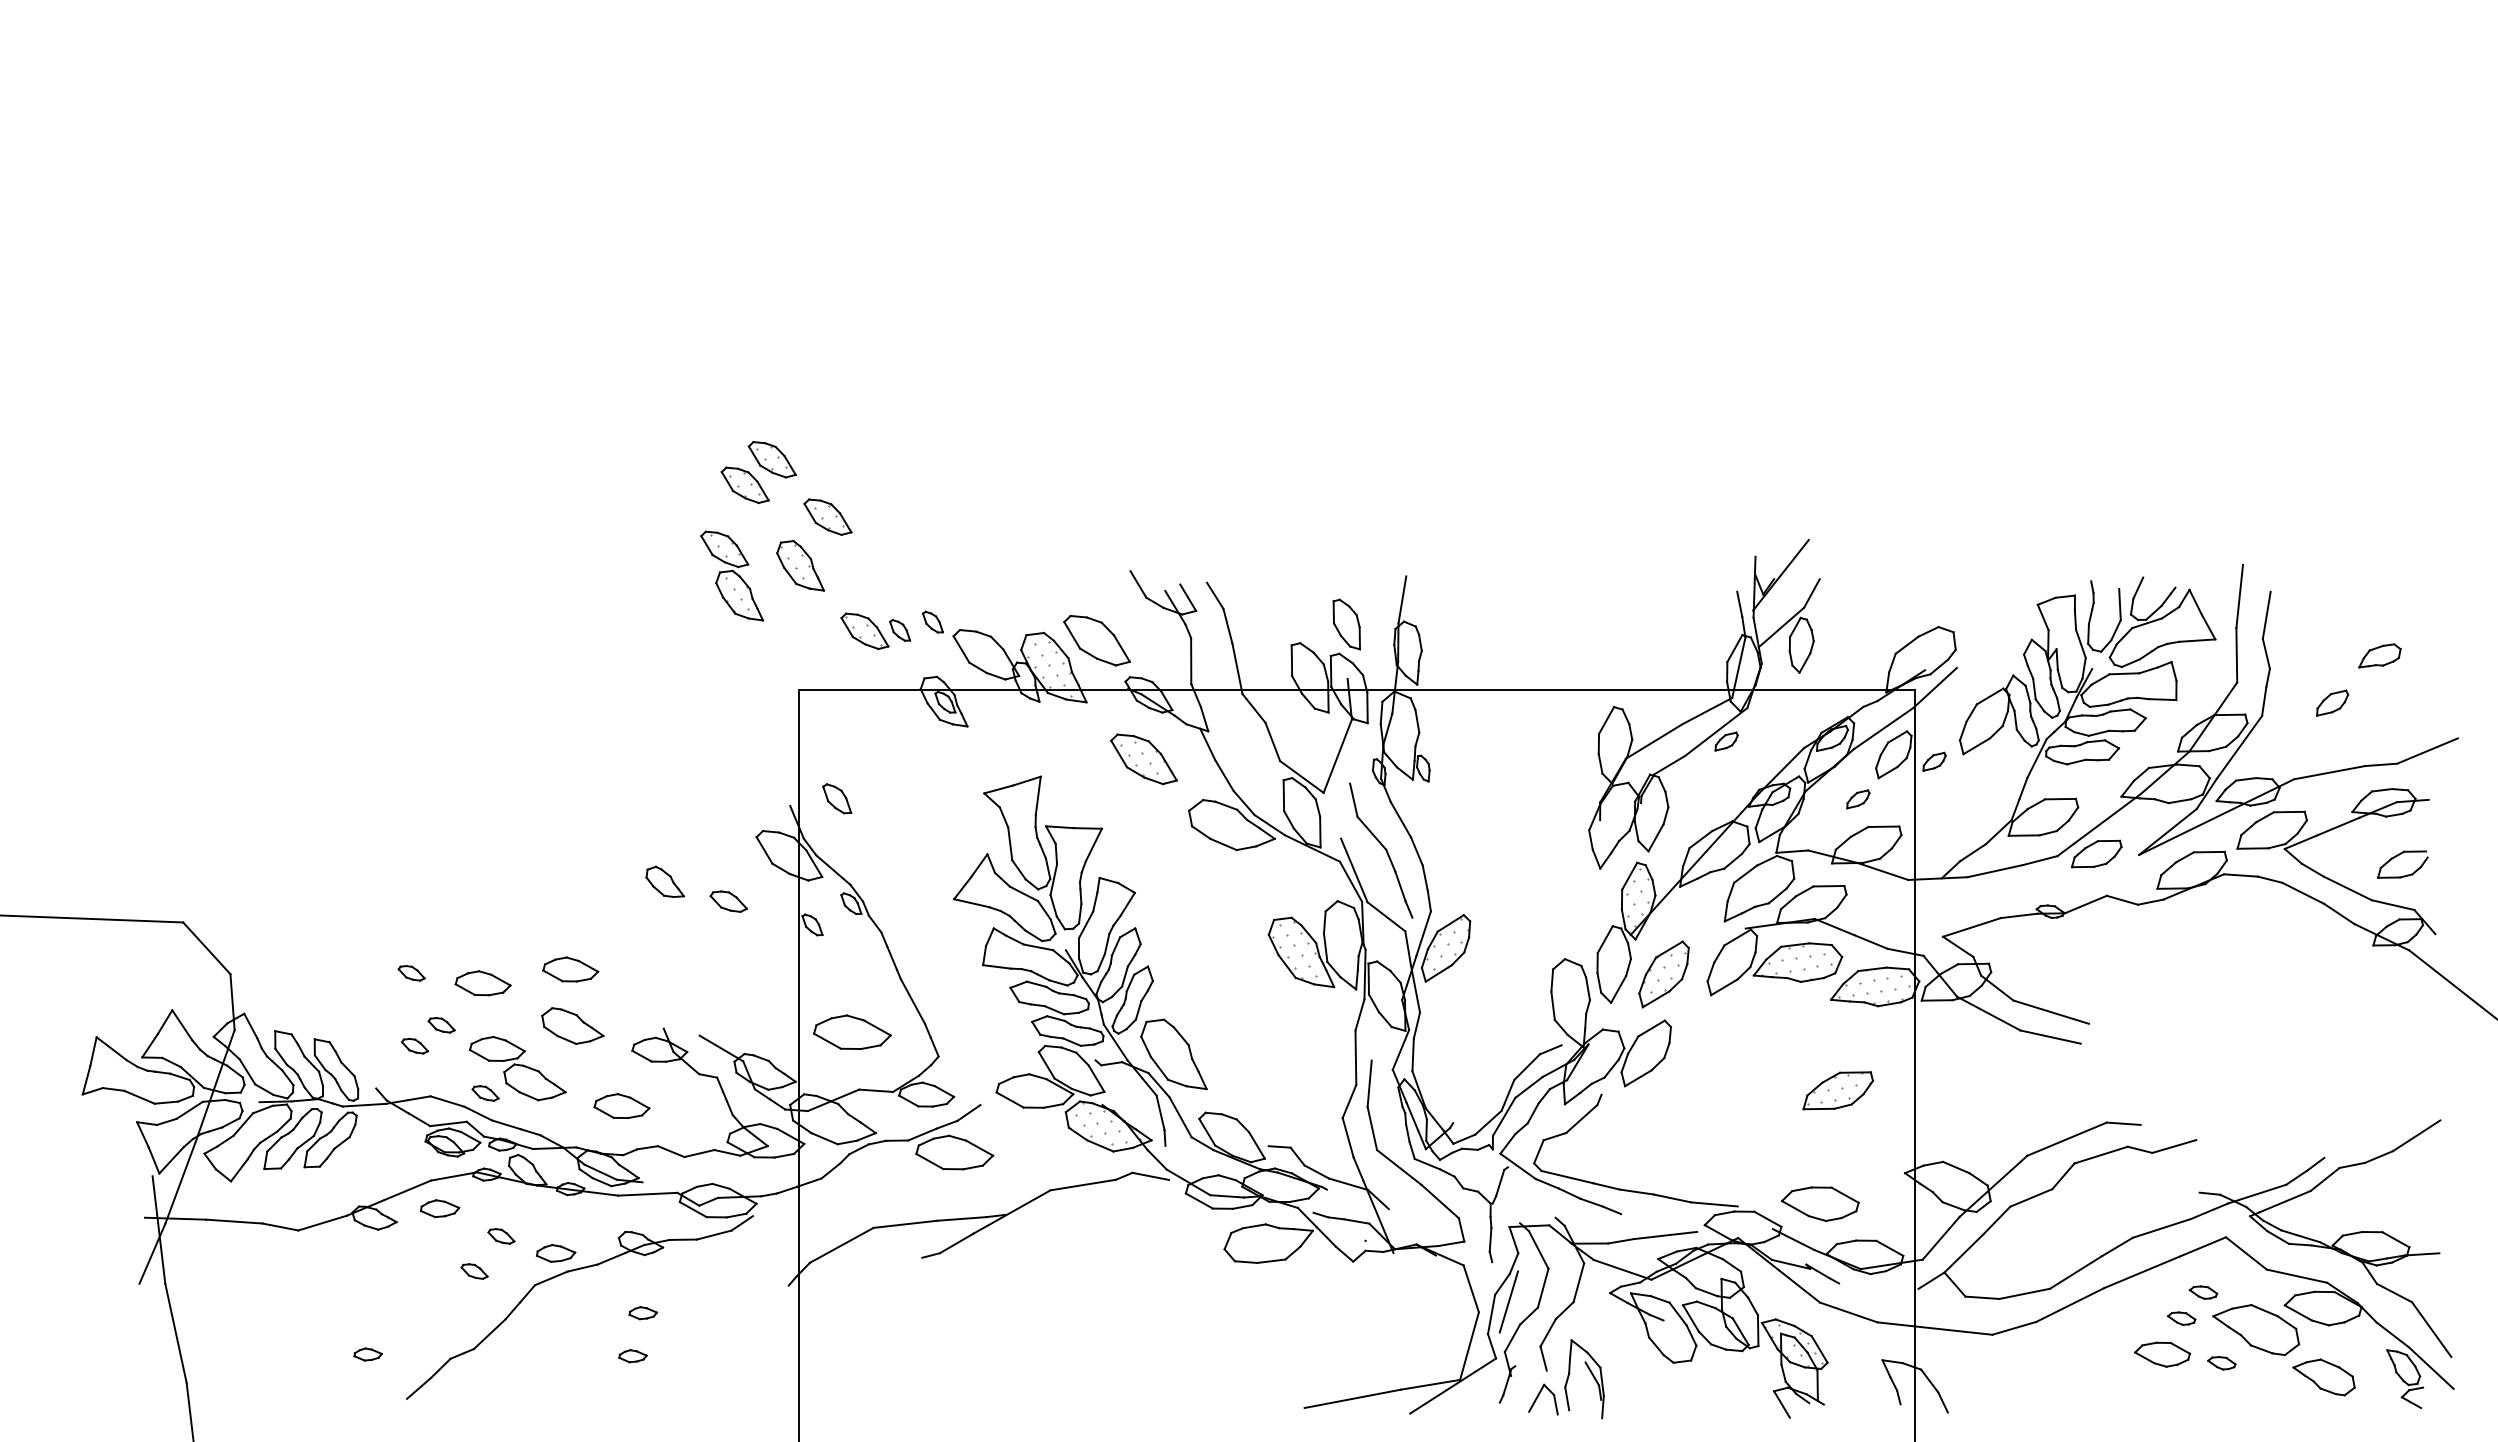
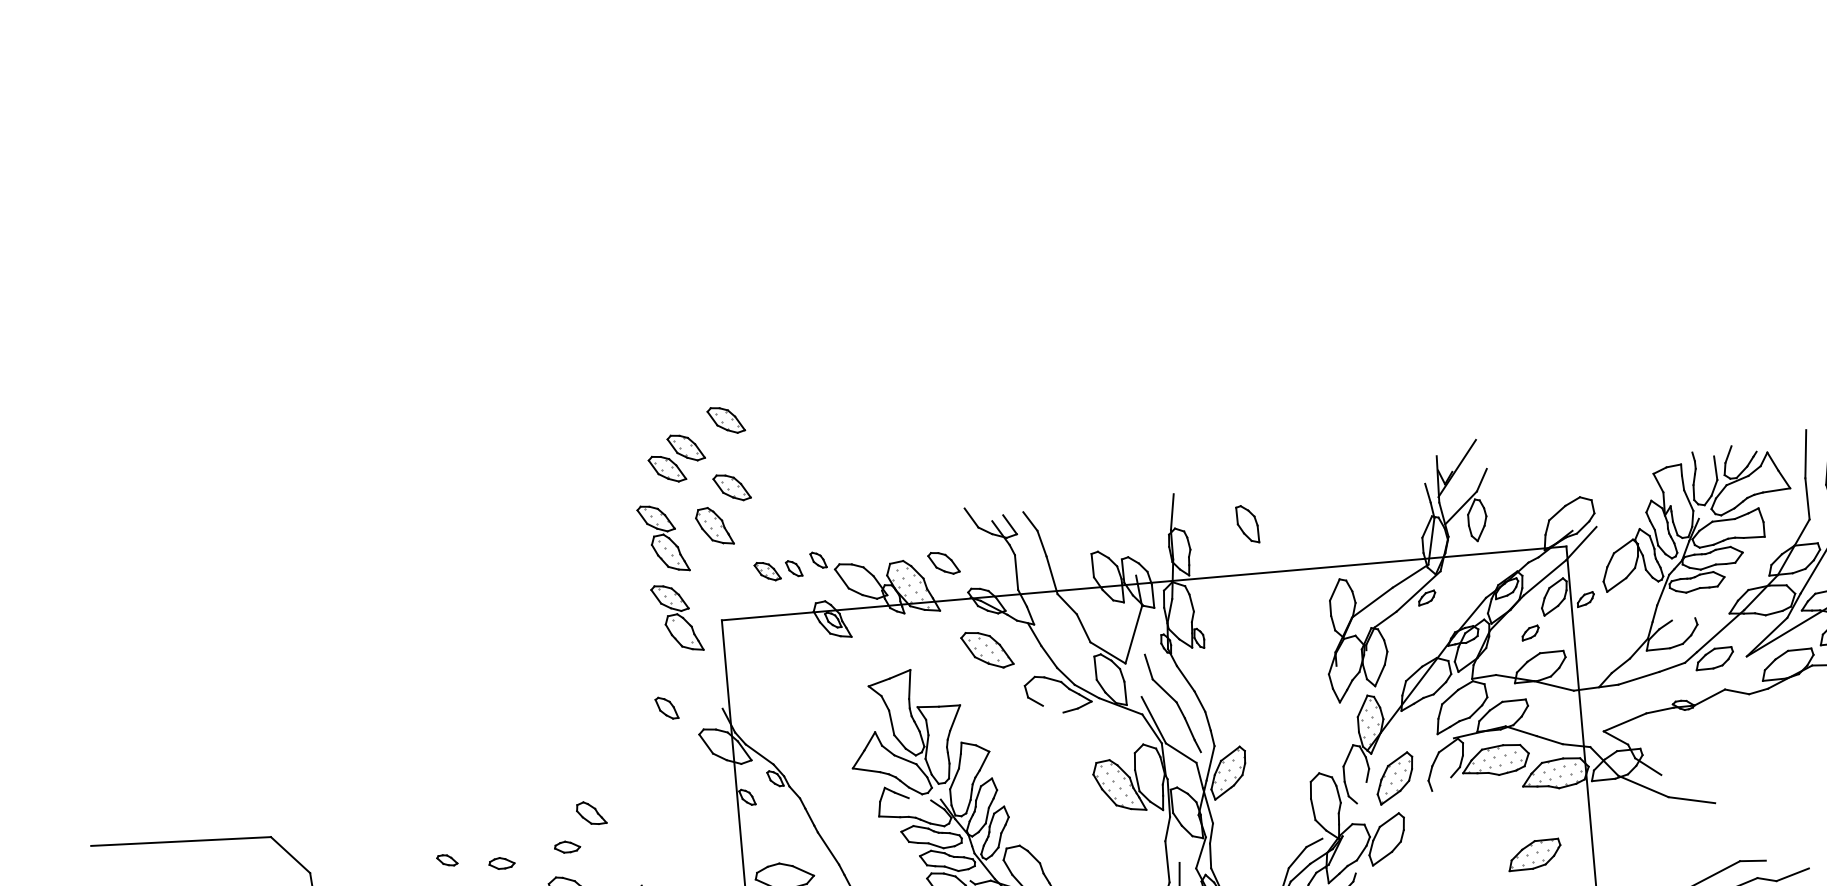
part: (827, 427) -> (725, 419), added
part: (1346, 624) -> (1247, 524), moved
part: (864, 630) -> (767, 571), size x0.7
part: (1096, 640) -> (943, 563), size x0.6
part: (740, 681) -> (676, 617), added
part: (837, 798) -> (667, 707), moved
line: (2060, 798) -> (1683, 618), removed
line: (1223, 844) -> (1053, 709), removed
part: (664, 881) -> (590, 812), moved
part: (728, 901) -> (682, 785), removed
line: (1038, 947) -> (919, 799), removed
part: (570, 969) -> (567, 847), size x0.6
part: (482, 983) -> (501, 863), size x0.6
line: (1724, 987) -> (1441, 784), removed
line: (1618, 988) -> (1361, 792), removed
line: (2050, 1011) -> (1690, 780), removed

